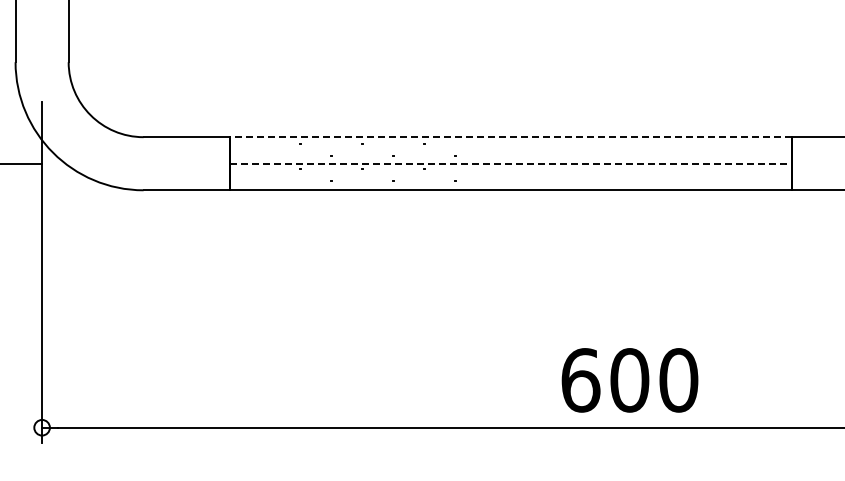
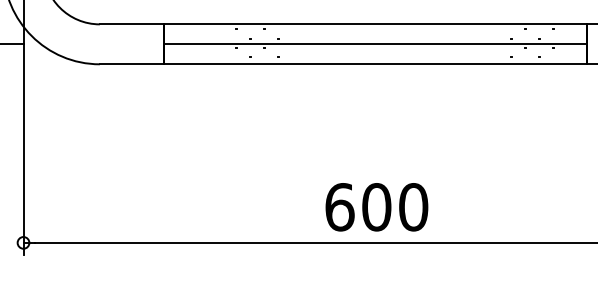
line: (510, 137) -> (375, 24), dashed -> solid
line: (511, 163) -> (376, 44), dashed -> solid
text: (629, 380) -> (376, 207), moved

